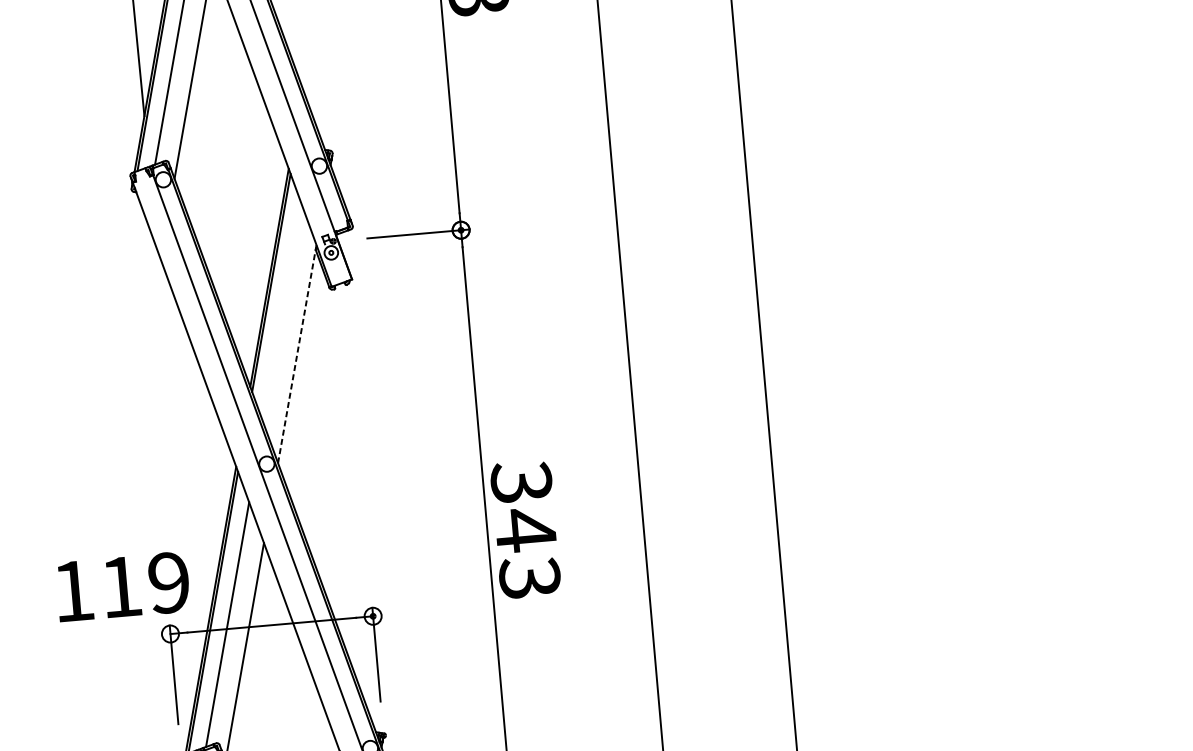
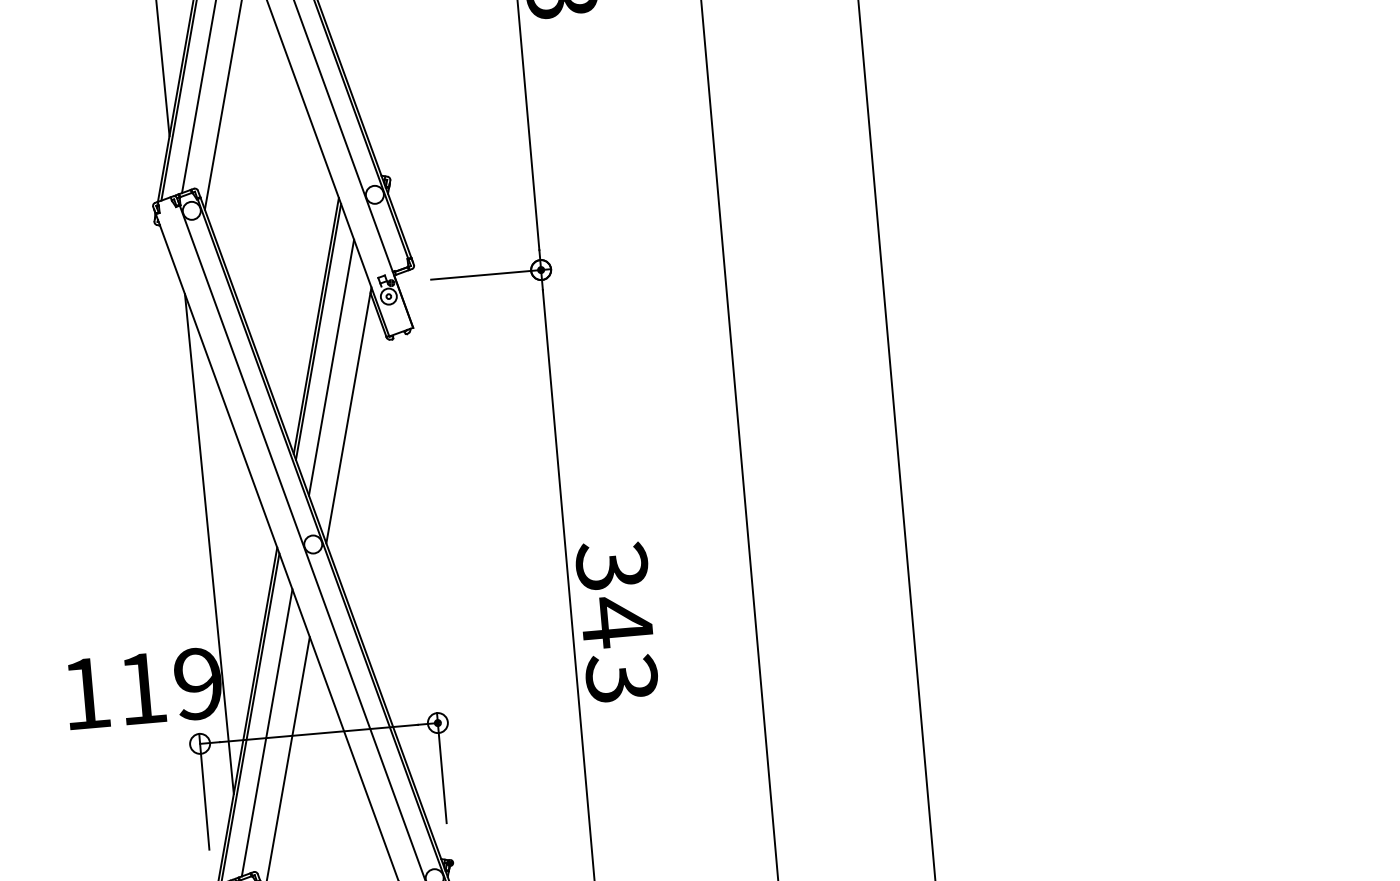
line: (282, 313) -> (331, 367), added
line: (296, 354) -> (348, 415), dashed -> solid
line: (177, 463) -> (208, 543), added

